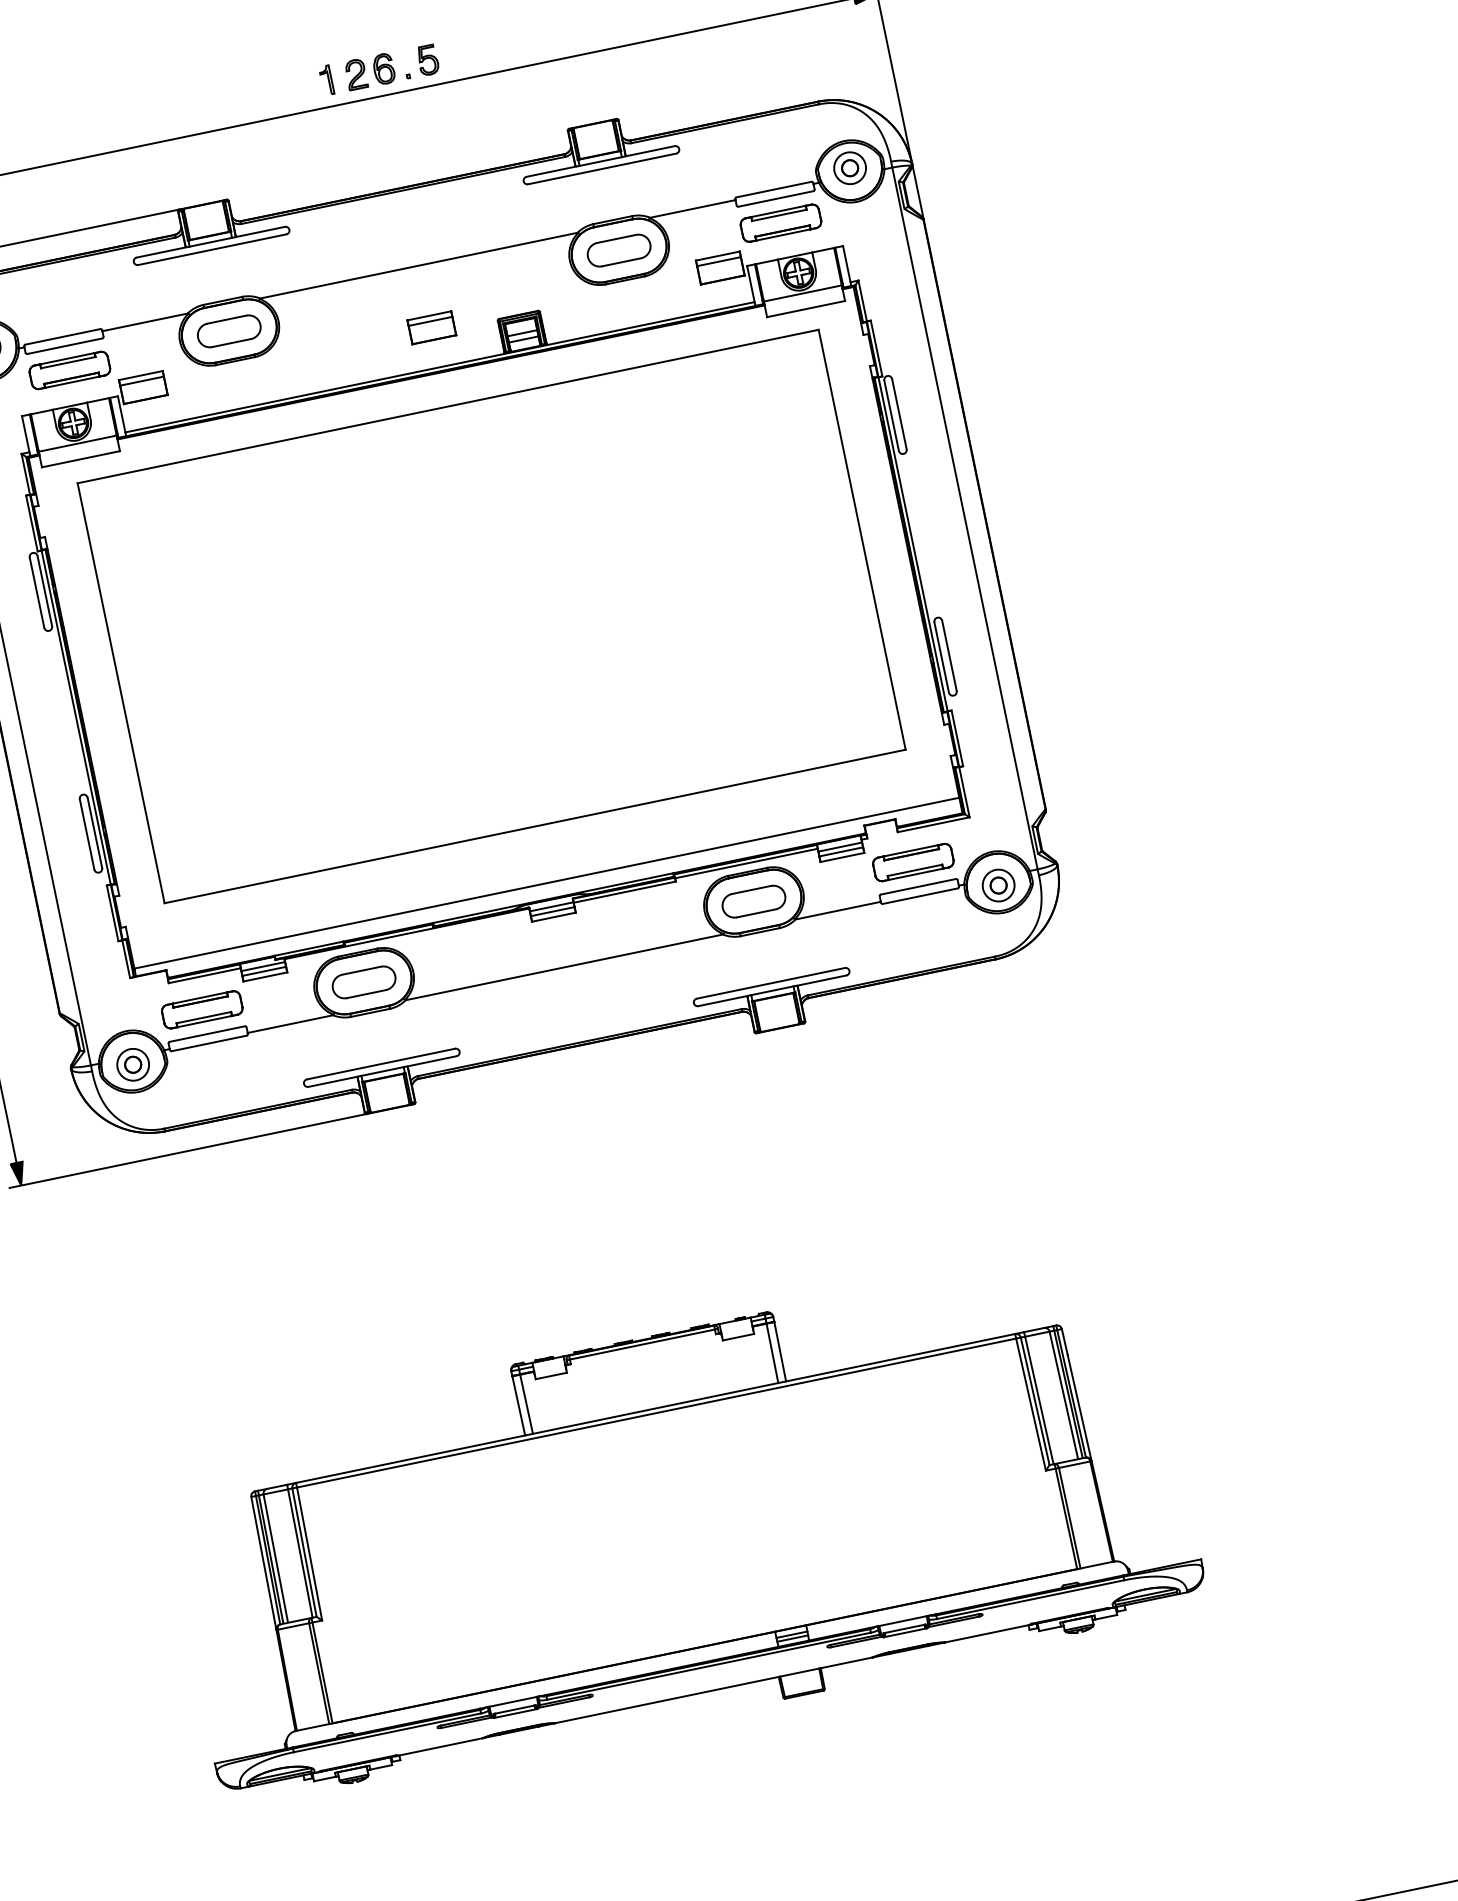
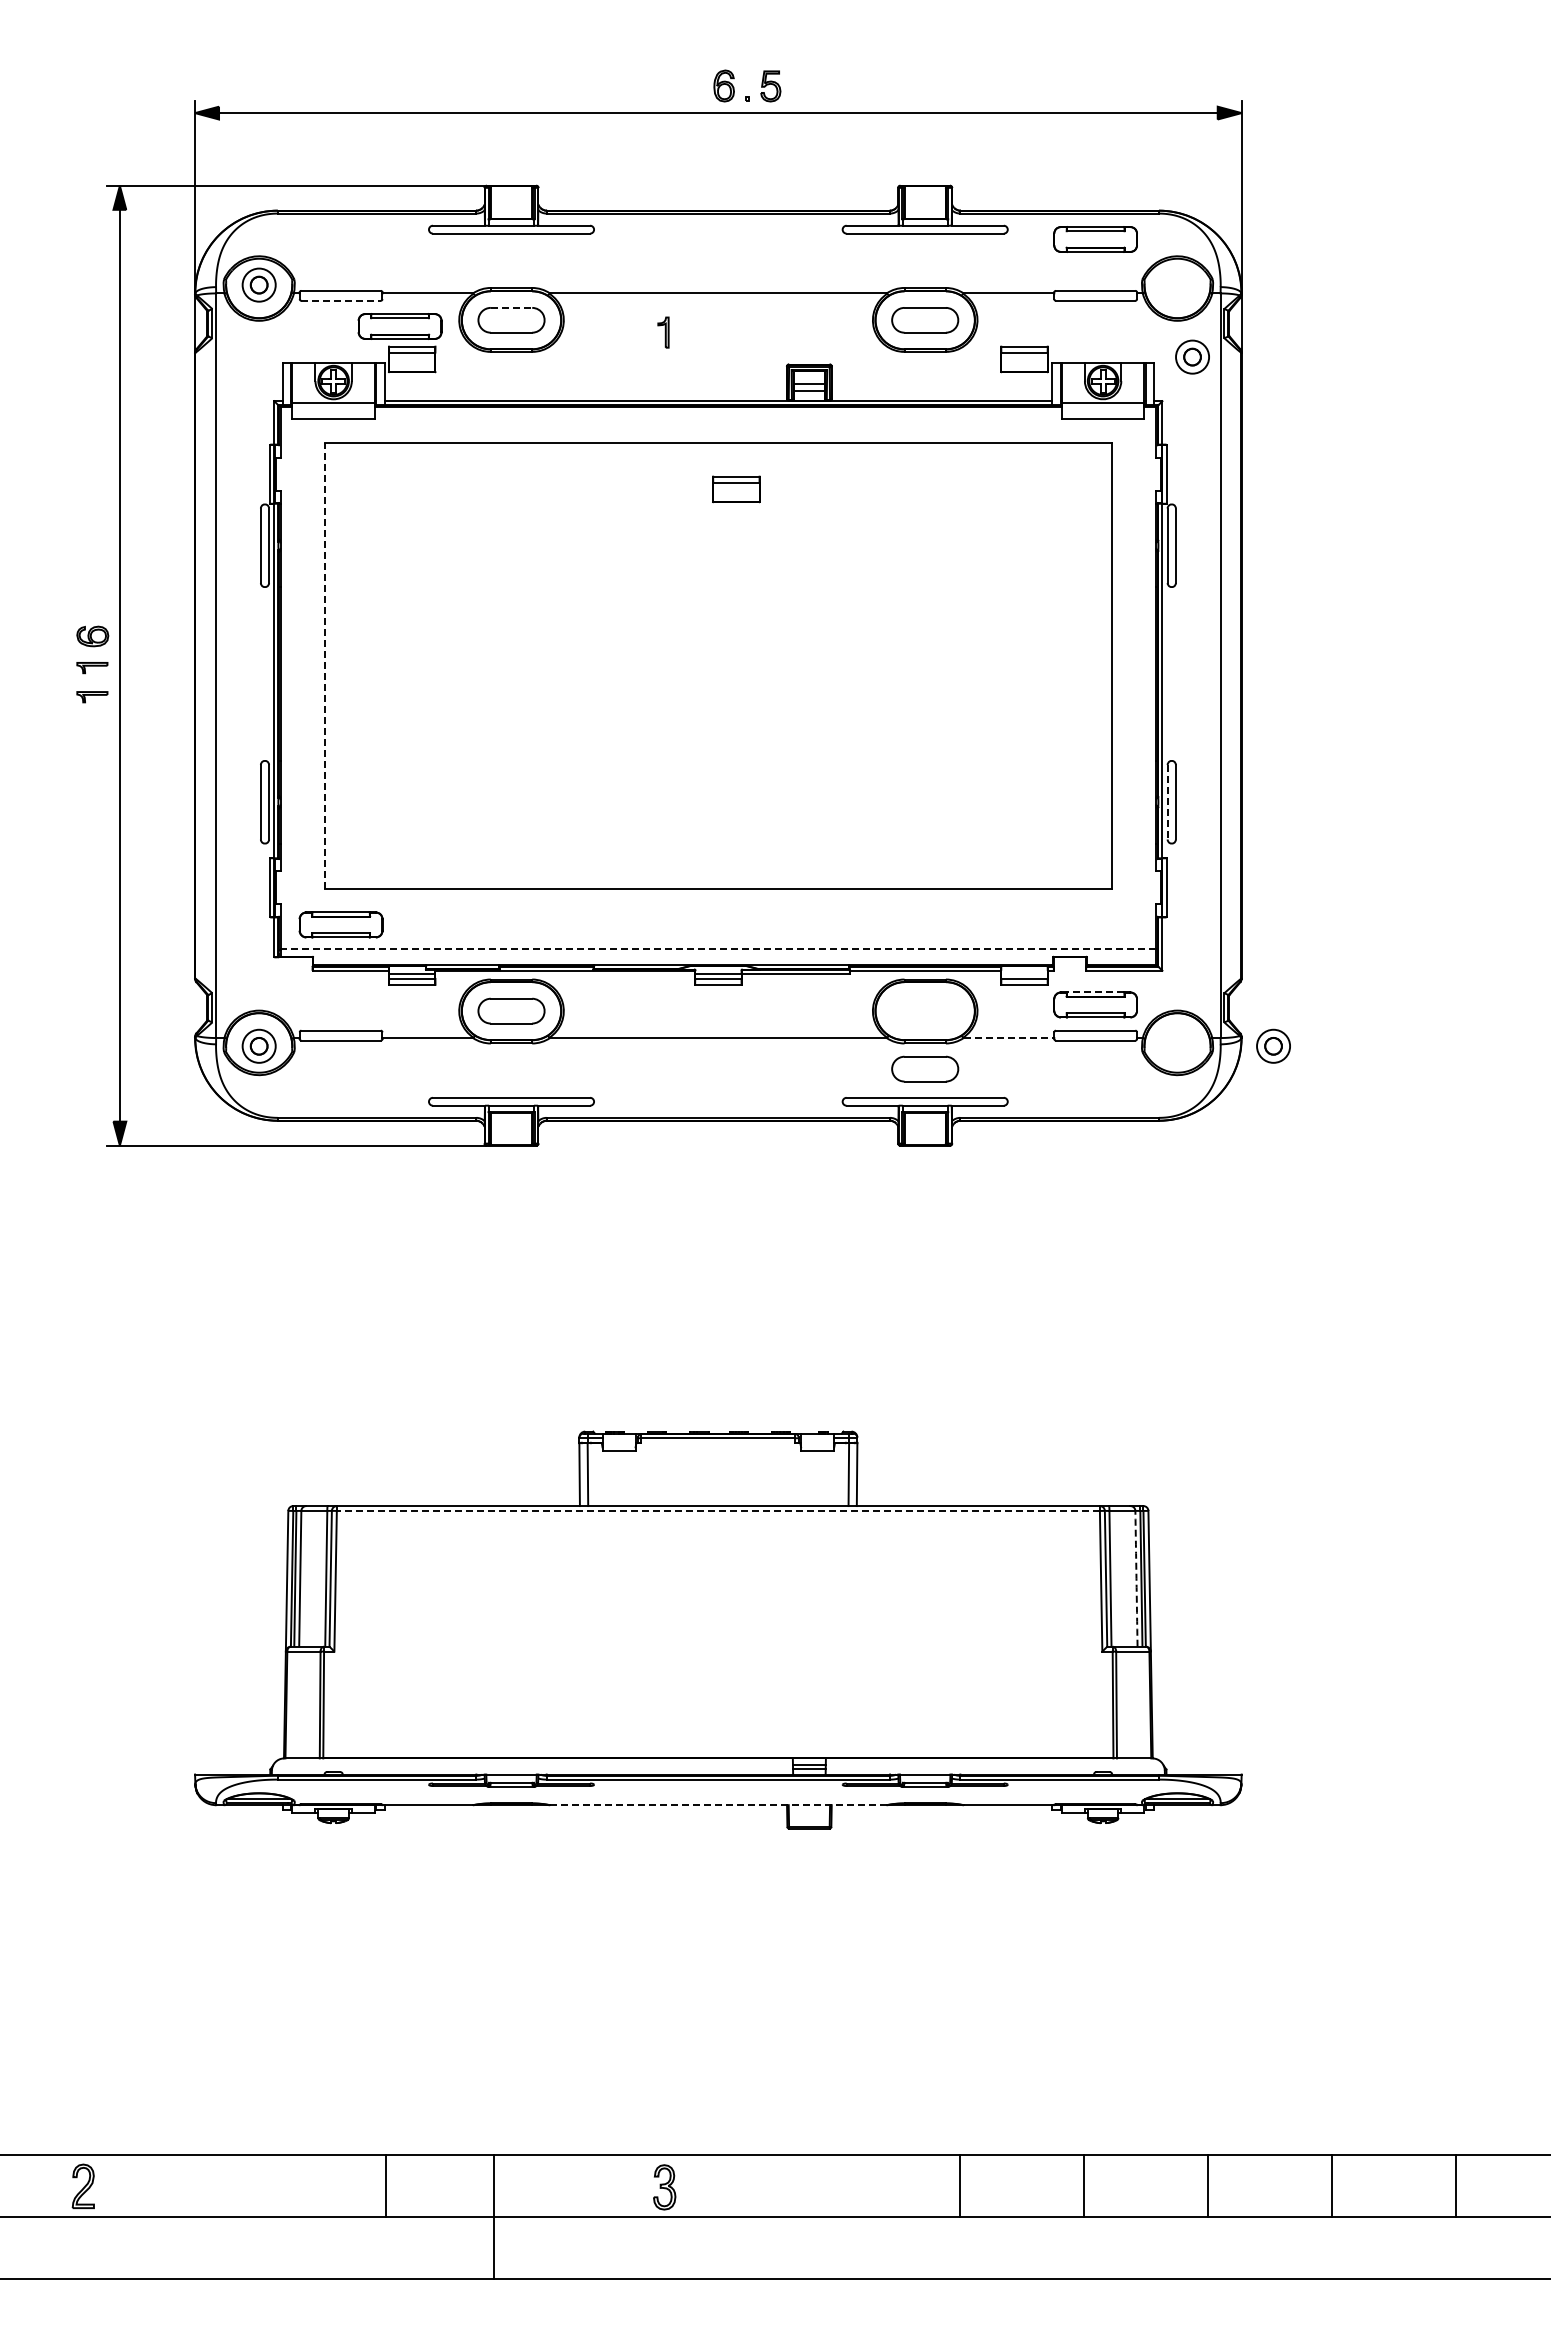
part: (355, 74) -> (694, 85), removed
part: (326, 80) -> (663, 332), moved
part: (849, 167) -> (1192, 356), moved
part: (780, 223) -> (1095, 239), moved
line: (226, 319) -> (511, 307), solid -> dashed
part: (431, 327) -> (736, 489), moved
line: (65, 345) -> (341, 300), solid -> dashed
part: (69, 370) -> (399, 326), moved
line: (941, 657) -> (1167, 802), solid -> dashed
line: (121, 692) -> (325, 665), solid -> dashed
line: (840, 846) -> (1024, 973), removed
line: (910, 850) -> (1095, 992), solid -> dashed
line: (546, 882) -> (718, 948), solid -> dashed
part: (998, 884) -> (1273, 1045), moved
part: (754, 901) -> (925, 1068), moved
line: (838, 911) -> (1009, 1038), solid -> dashed
part: (201, 1009) -> (340, 924), moved
arc: (1063, 1395) -> (1136, 1578), solid -> dashed
line: (656, 1412) -> (718, 1510), solid -> dashed
line: (714, 1690) -> (718, 1805), solid -> dashed

